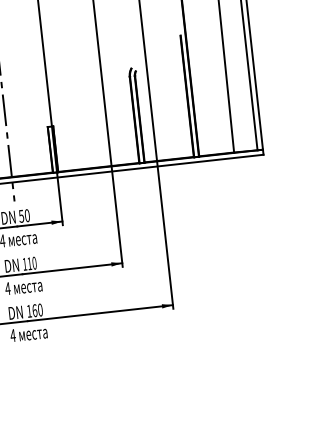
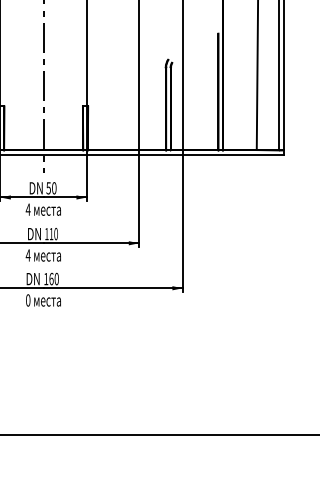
text: (12, 335) -> (27, 300), 4 -> 0

